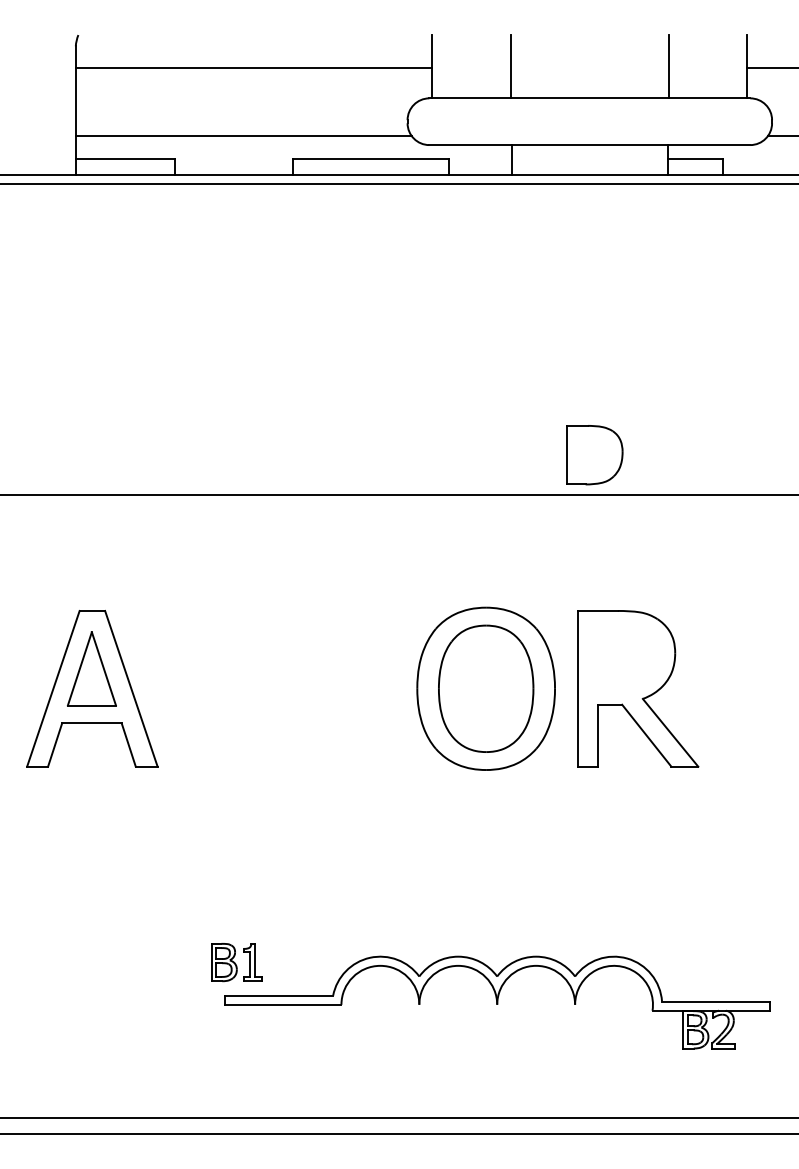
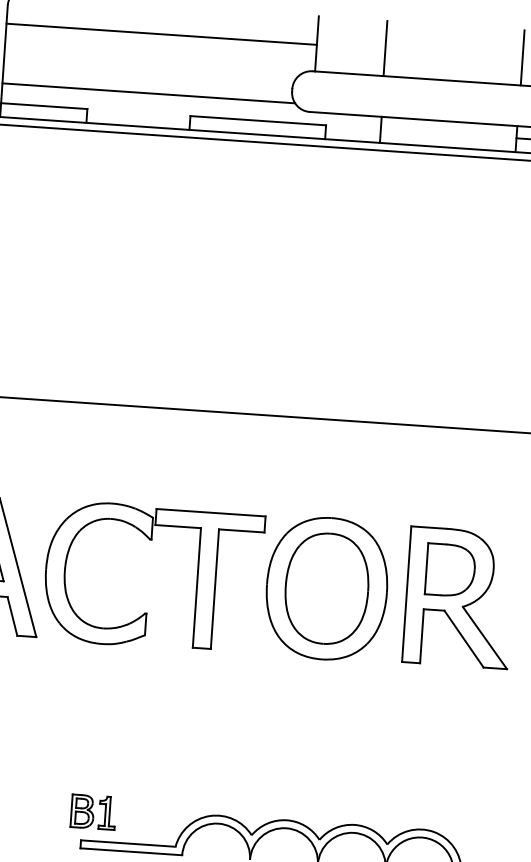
part: (594, 455) -> (450, 570), moved
part: (282, 646) -> (152, 539), added

